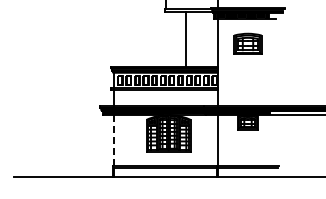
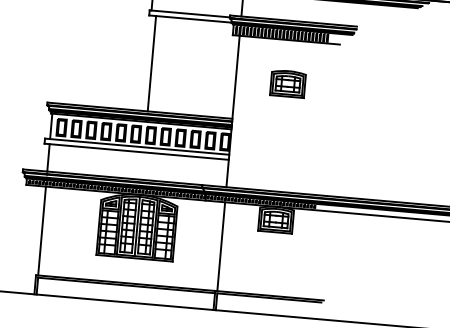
line: (185, 38) -> (151, 62), moved
part: (247, 43) -> (287, 83), size x0.71
line: (114, 140) -> (42, 230), dashed -> solid

